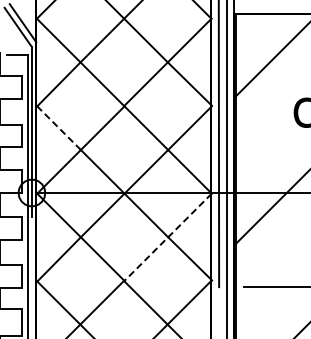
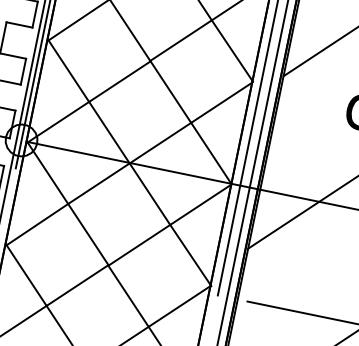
line: (59, 128) -> (69, 71), dashed -> solid
line: (168, 237) -> (170, 225), dashed -> solid

